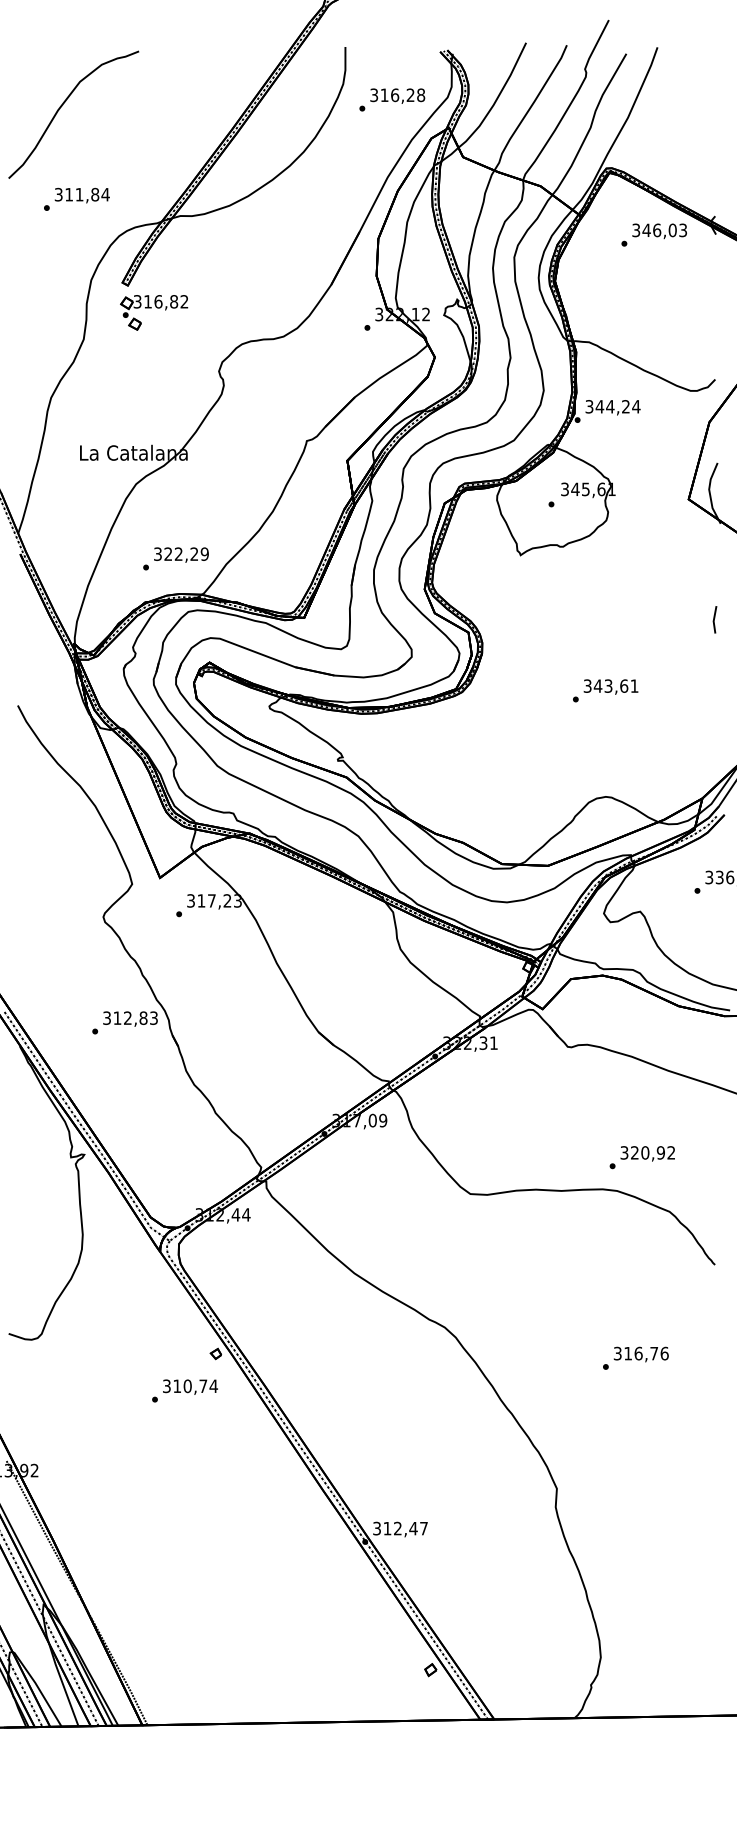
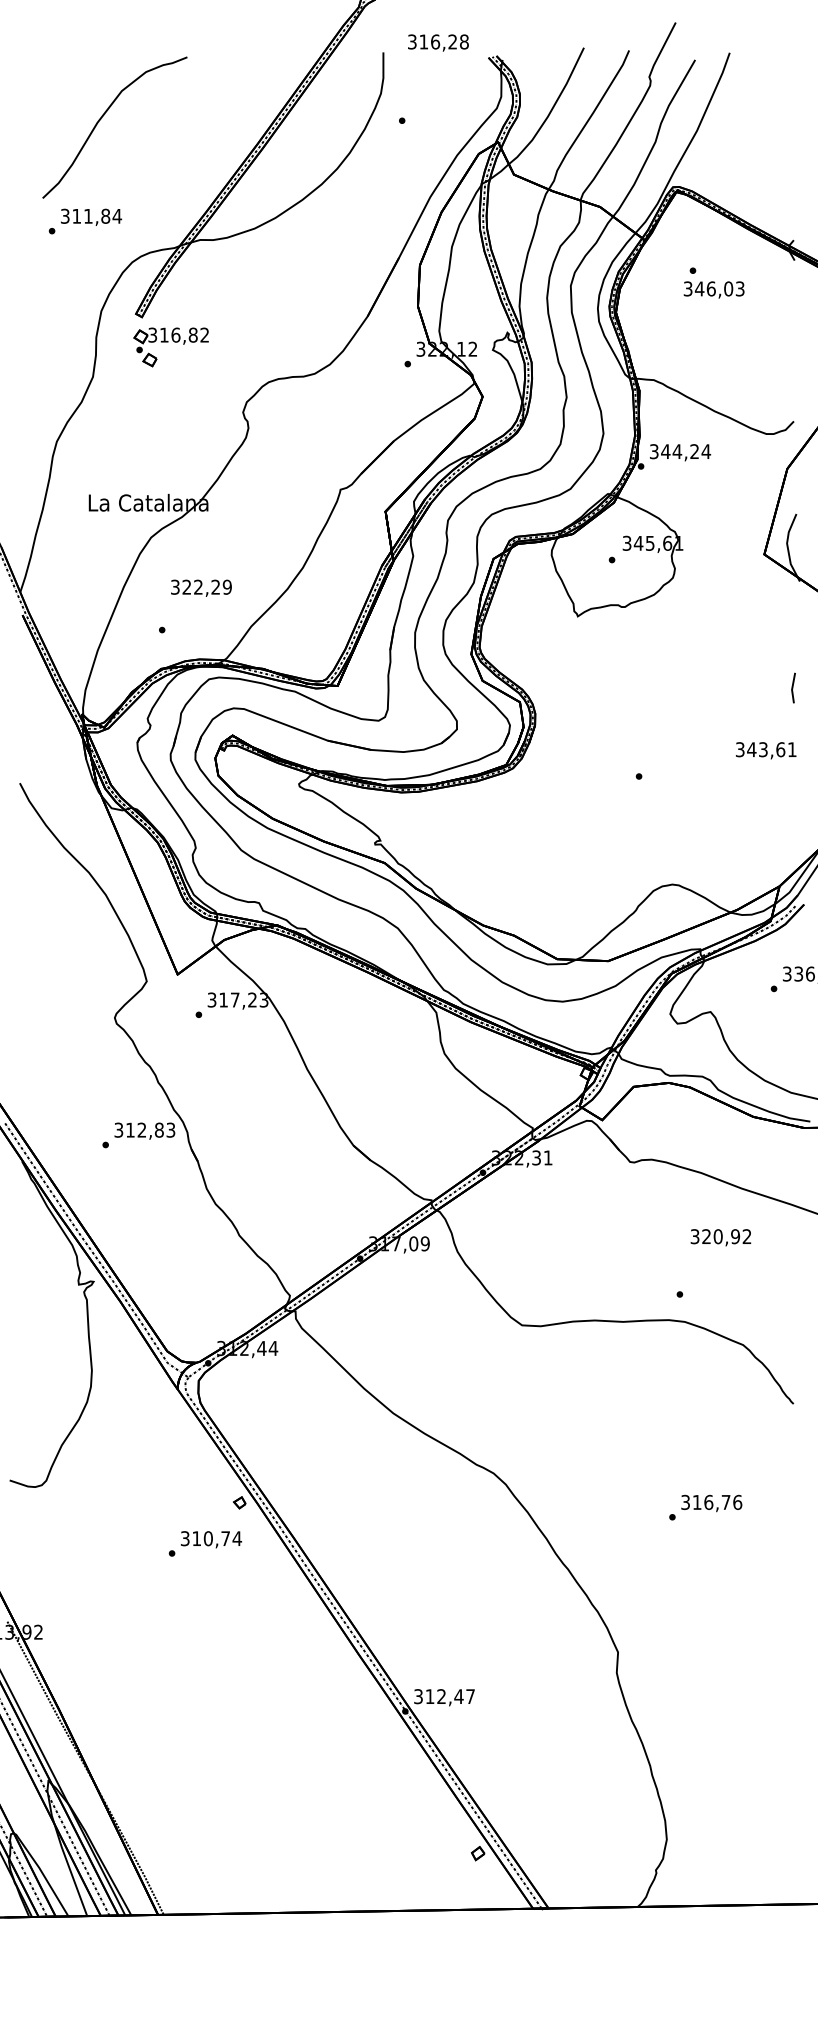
text: (397, 95) -> (438, 42), moved
curve: (61, 107) -> (101, 119), moved
text: (659, 230) -> (713, 289), moved
text: (181, 554) -> (201, 587), moved
text: (611, 686) -> (766, 750), moved
text: (647, 1153) -> (720, 1237), moved

